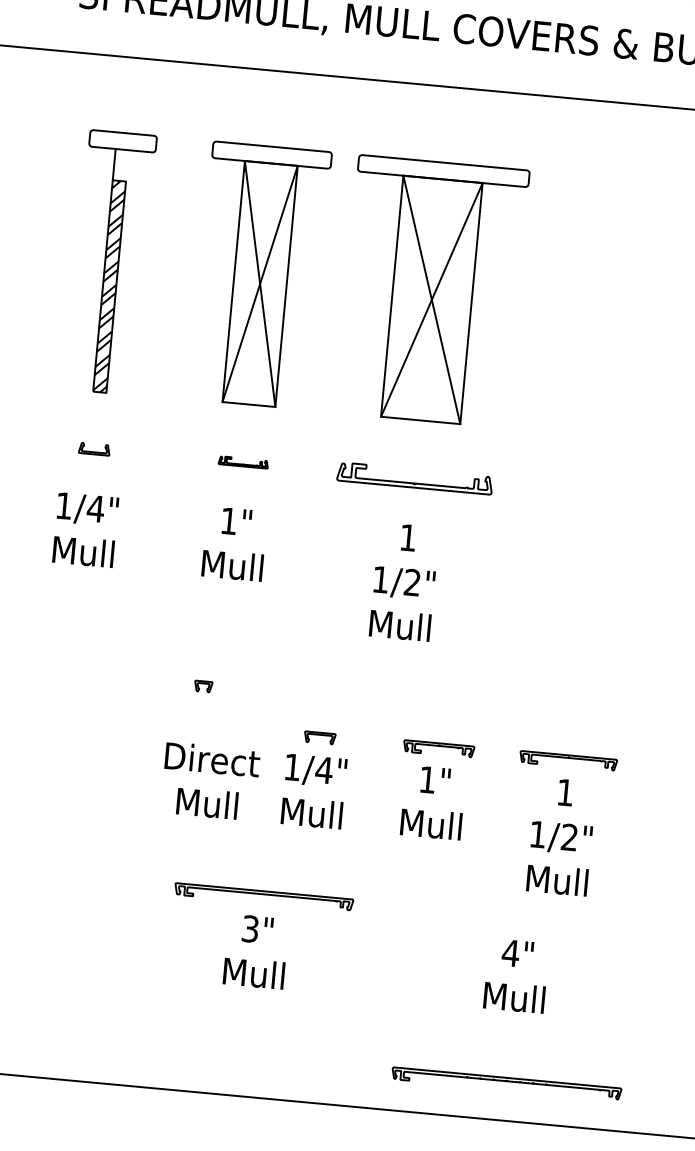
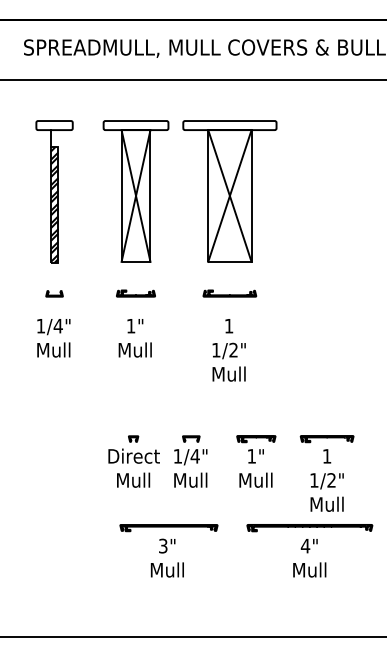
part: (242, 462) -> (135, 293), size x1.43
part: (414, 478) -> (229, 293), size x0.62
curve: (203, 685) -> (133, 438), moved
curve: (506, 1082) -> (309, 527), moved

